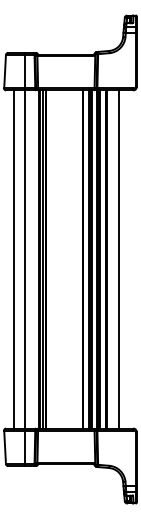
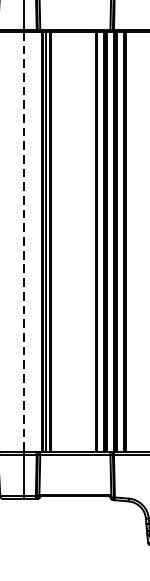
line: (13, 259) -> (9, 242), removed
line: (25, 259) -> (24, 242), solid -> dashed
line: (119, 259) -> (141, 242), removed

